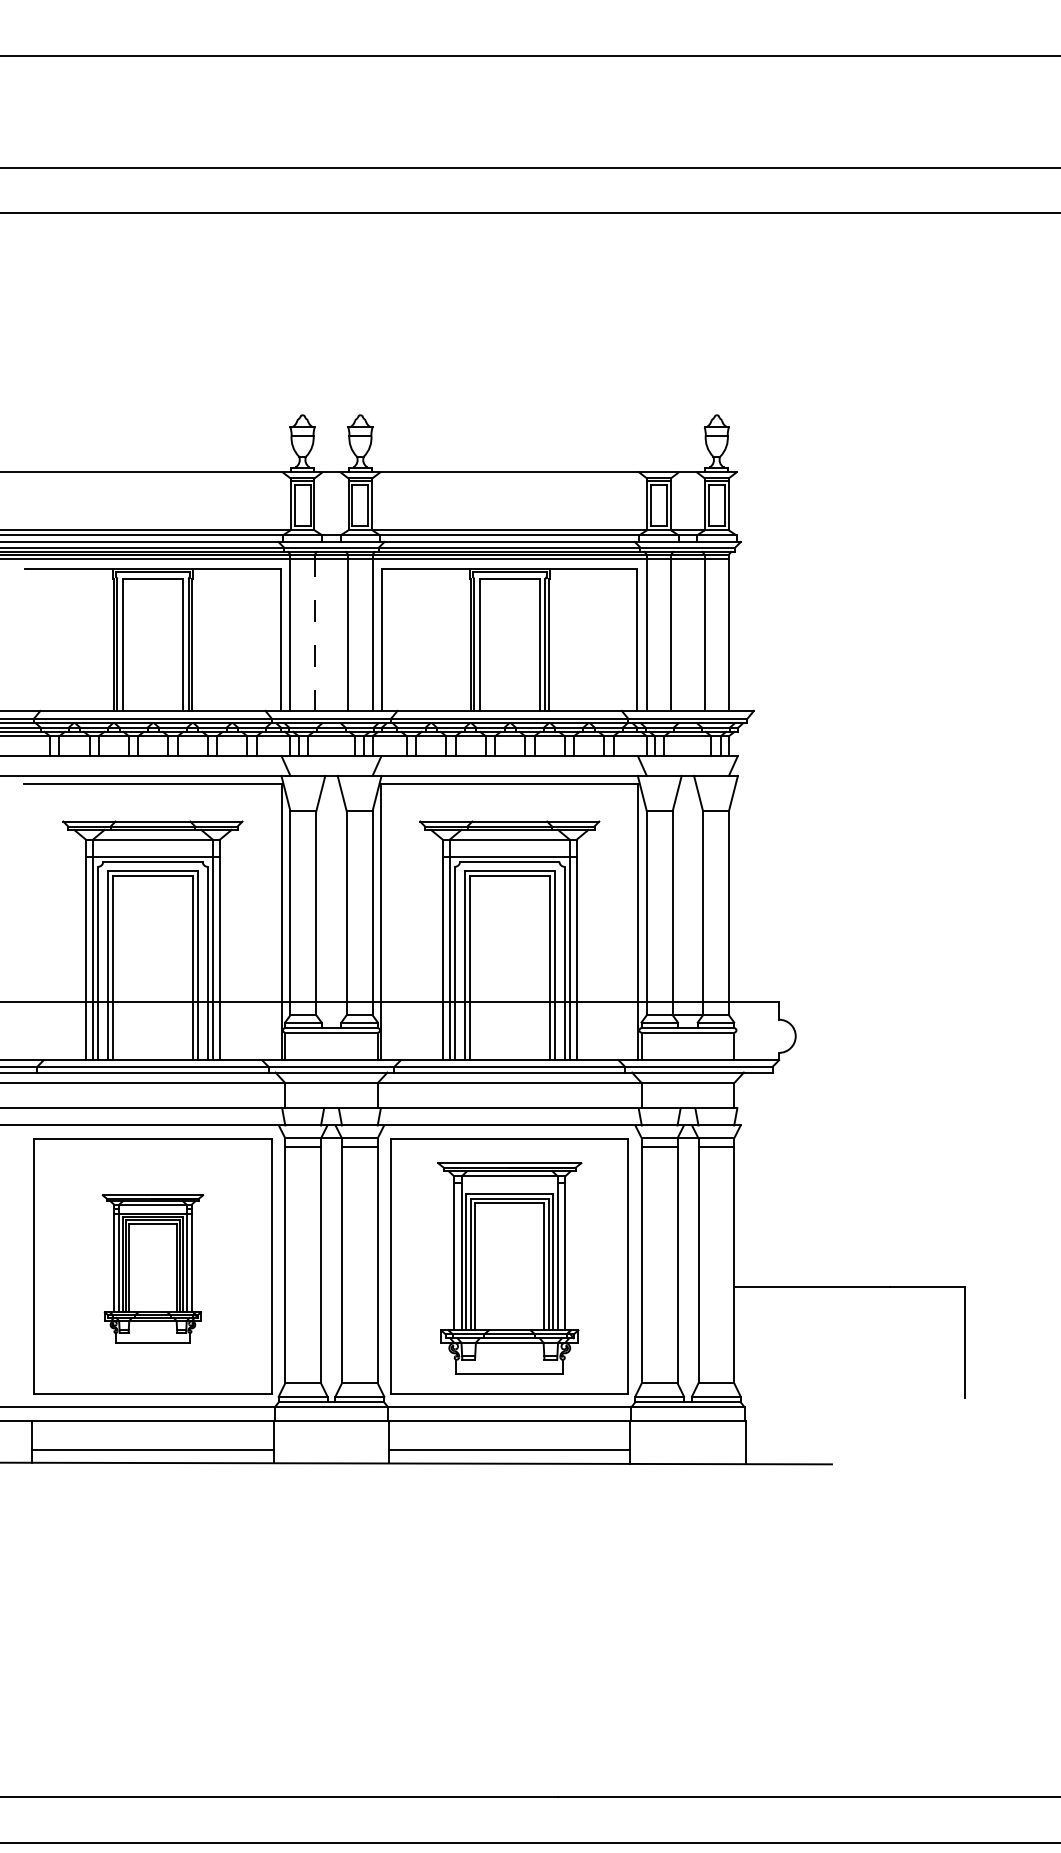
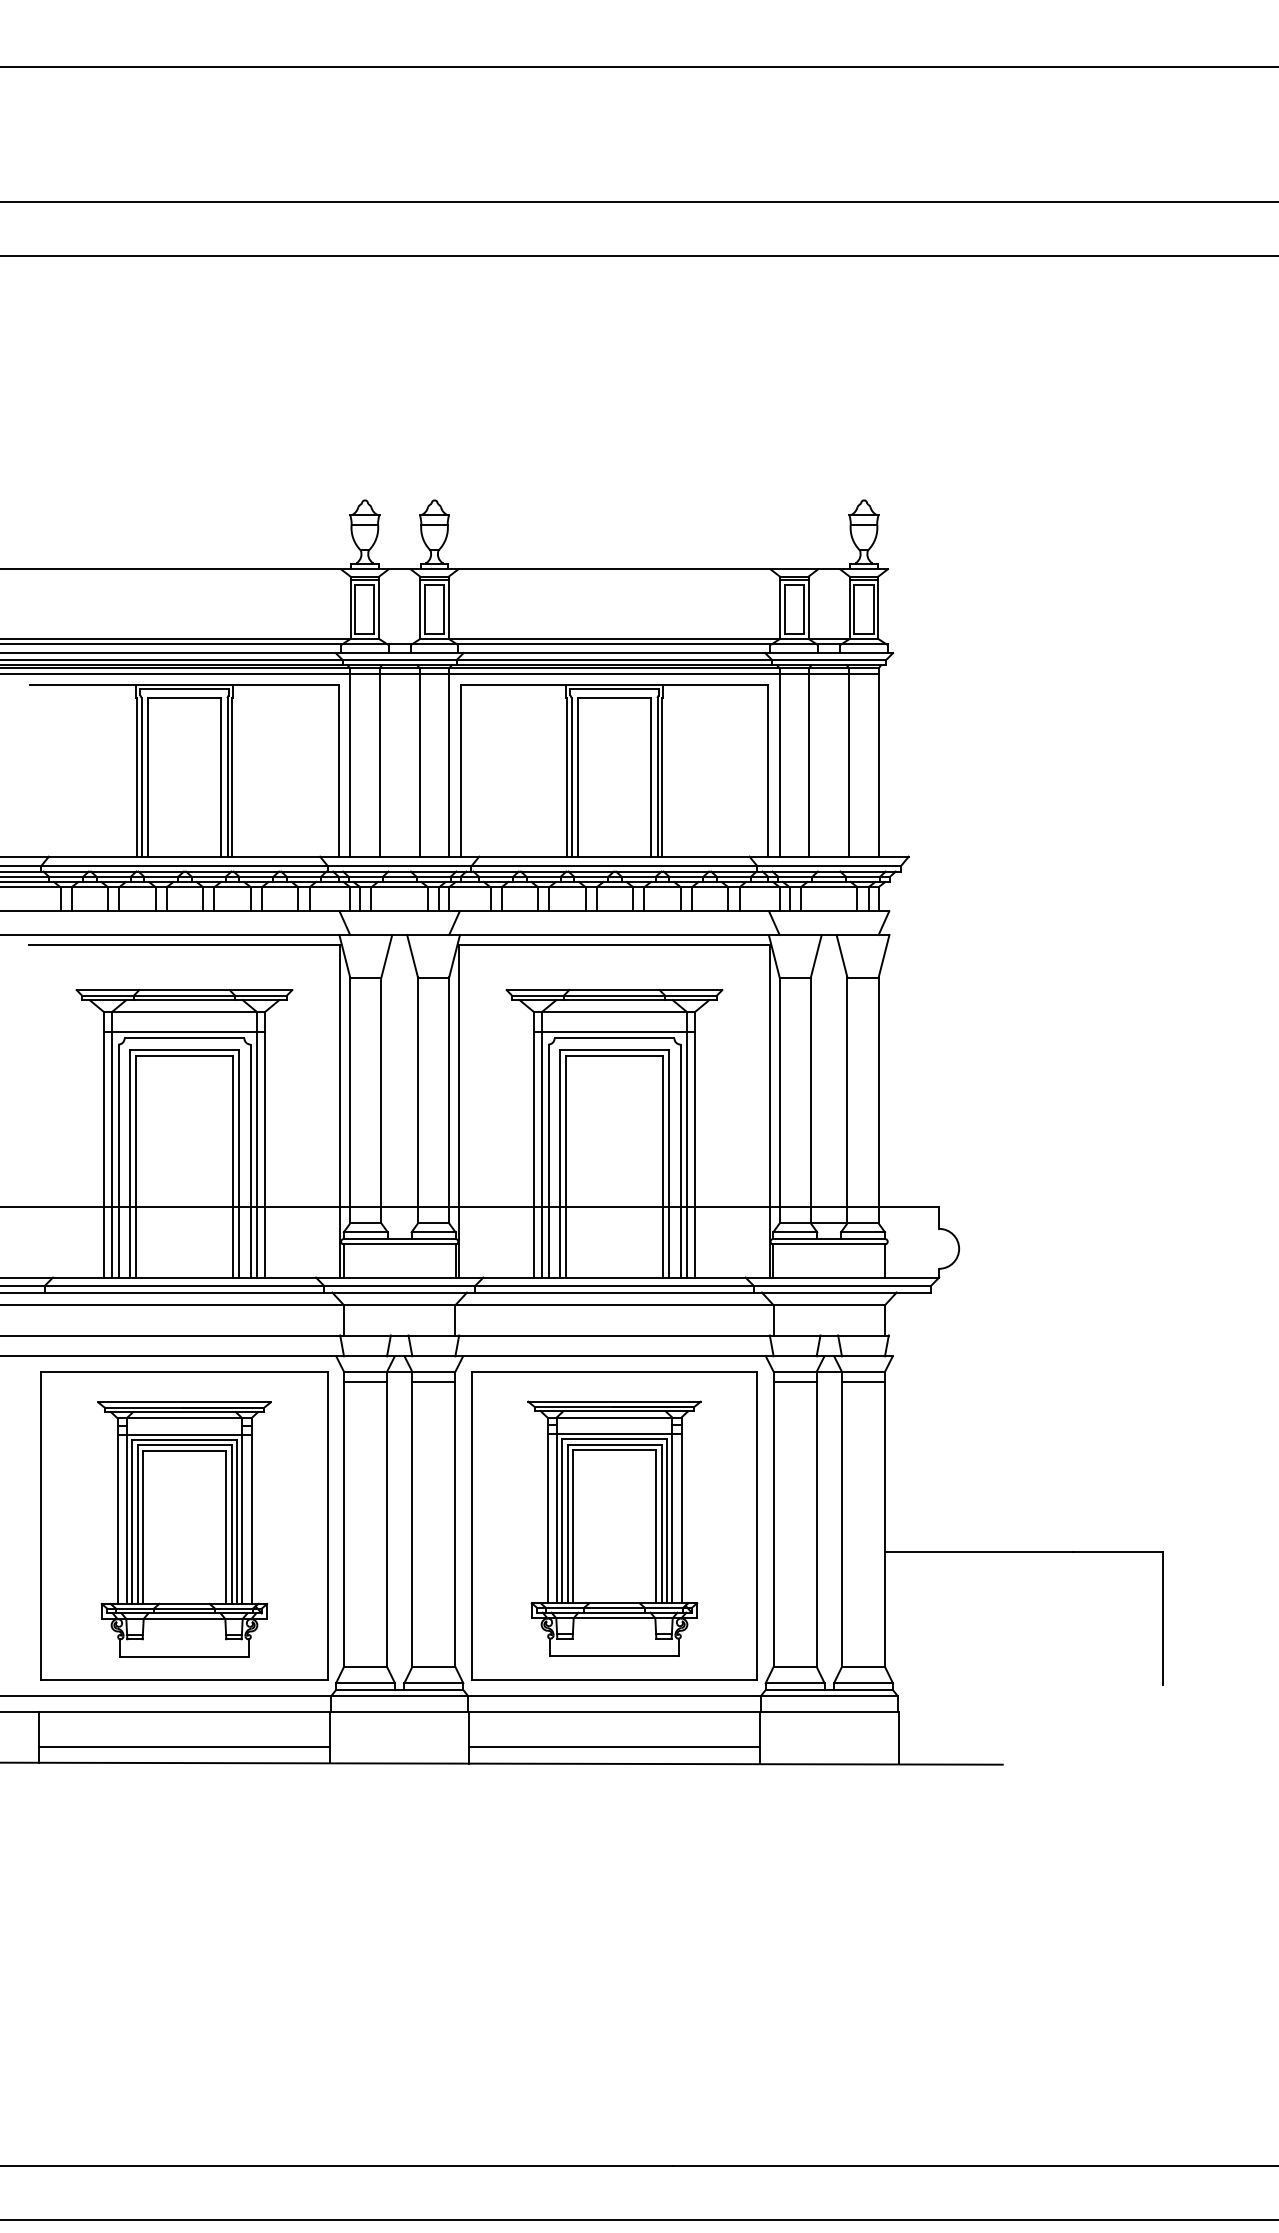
line: (314, 633) -> (379, 763), dashed -> solid
line: (509, 1189) -> (614, 1433), added
part: (152, 1269) -> (184, 1529), size x1.43

